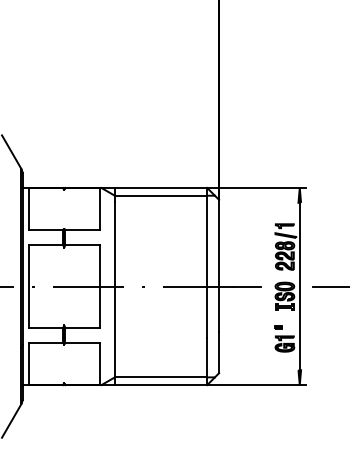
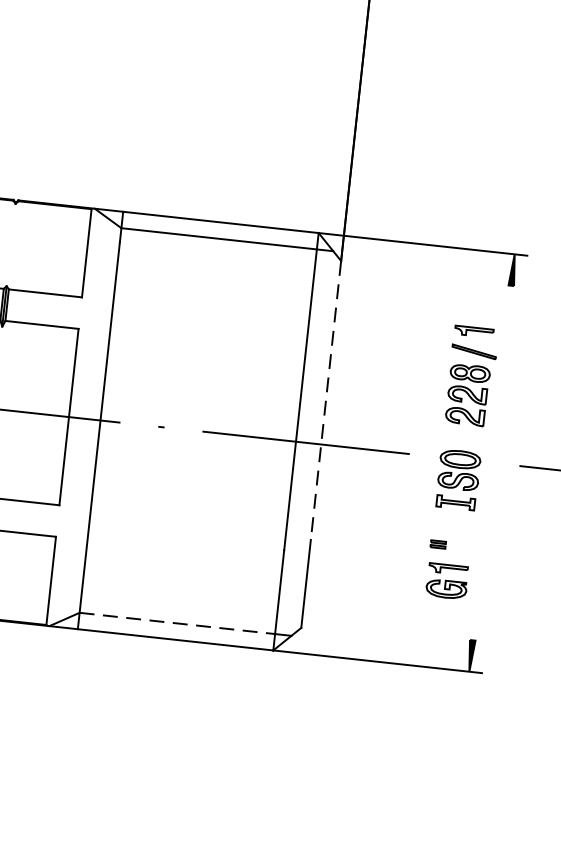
line: (219, 265) -> (326, 399), solid -> dashed
line: (299, 286) -> (491, 462), removed
line: (161, 377) -> (178, 623), solid -> dashed

